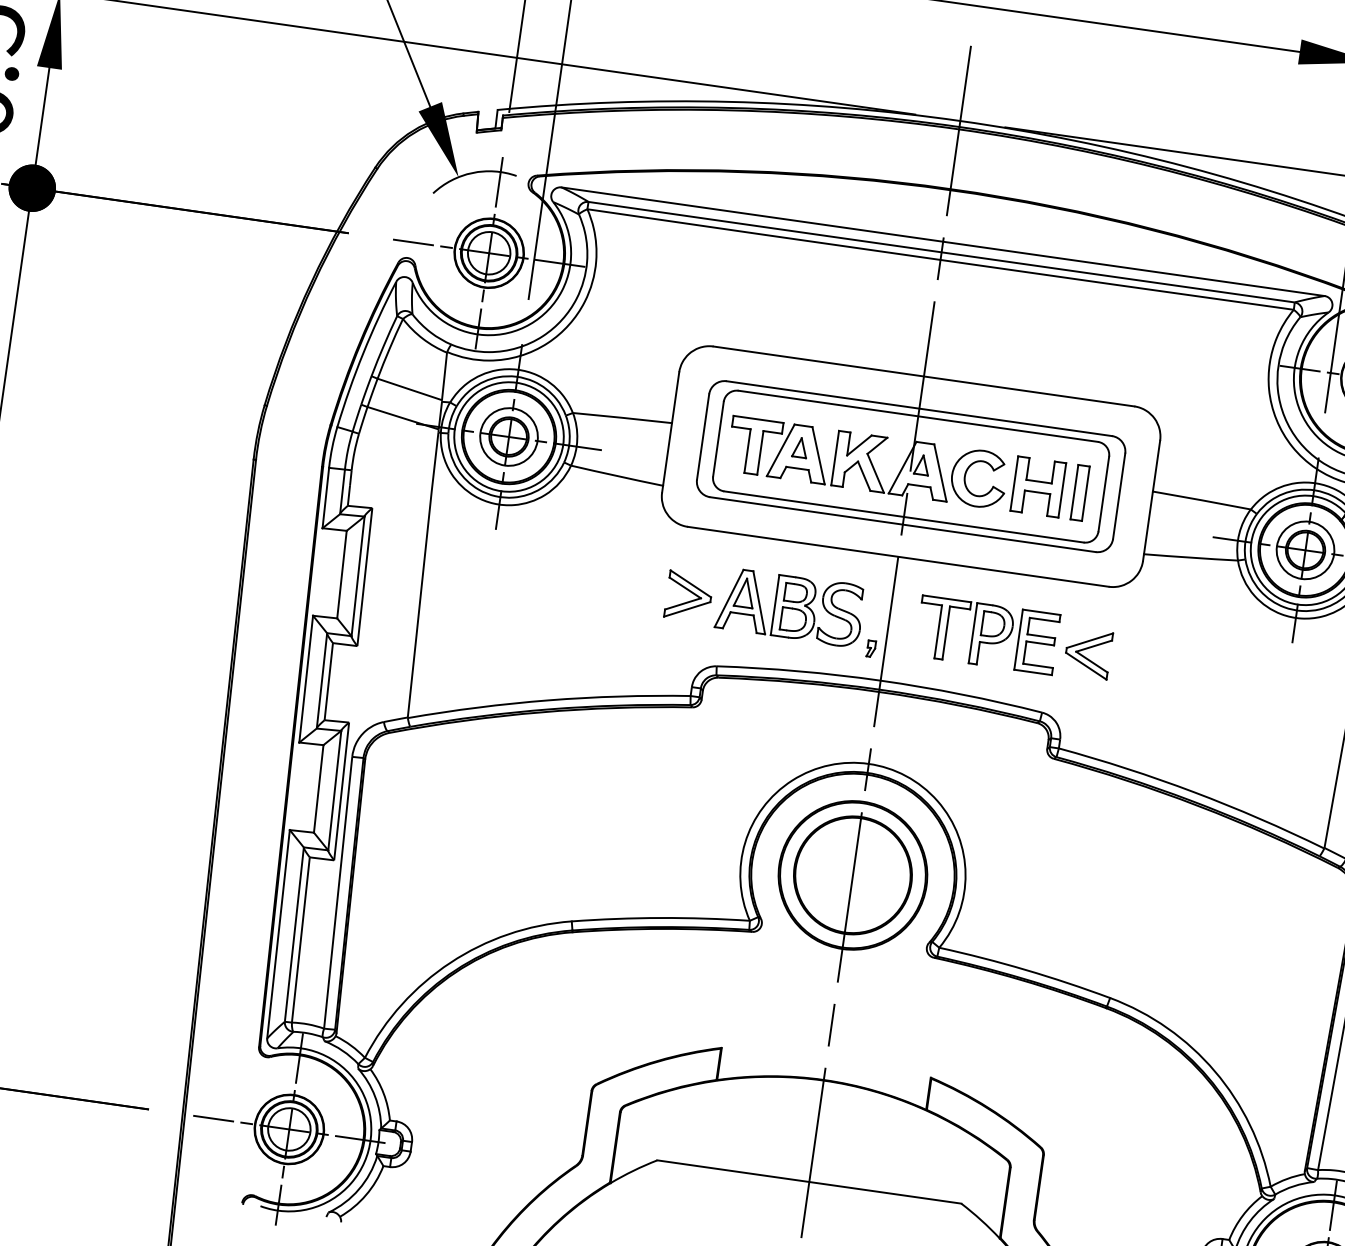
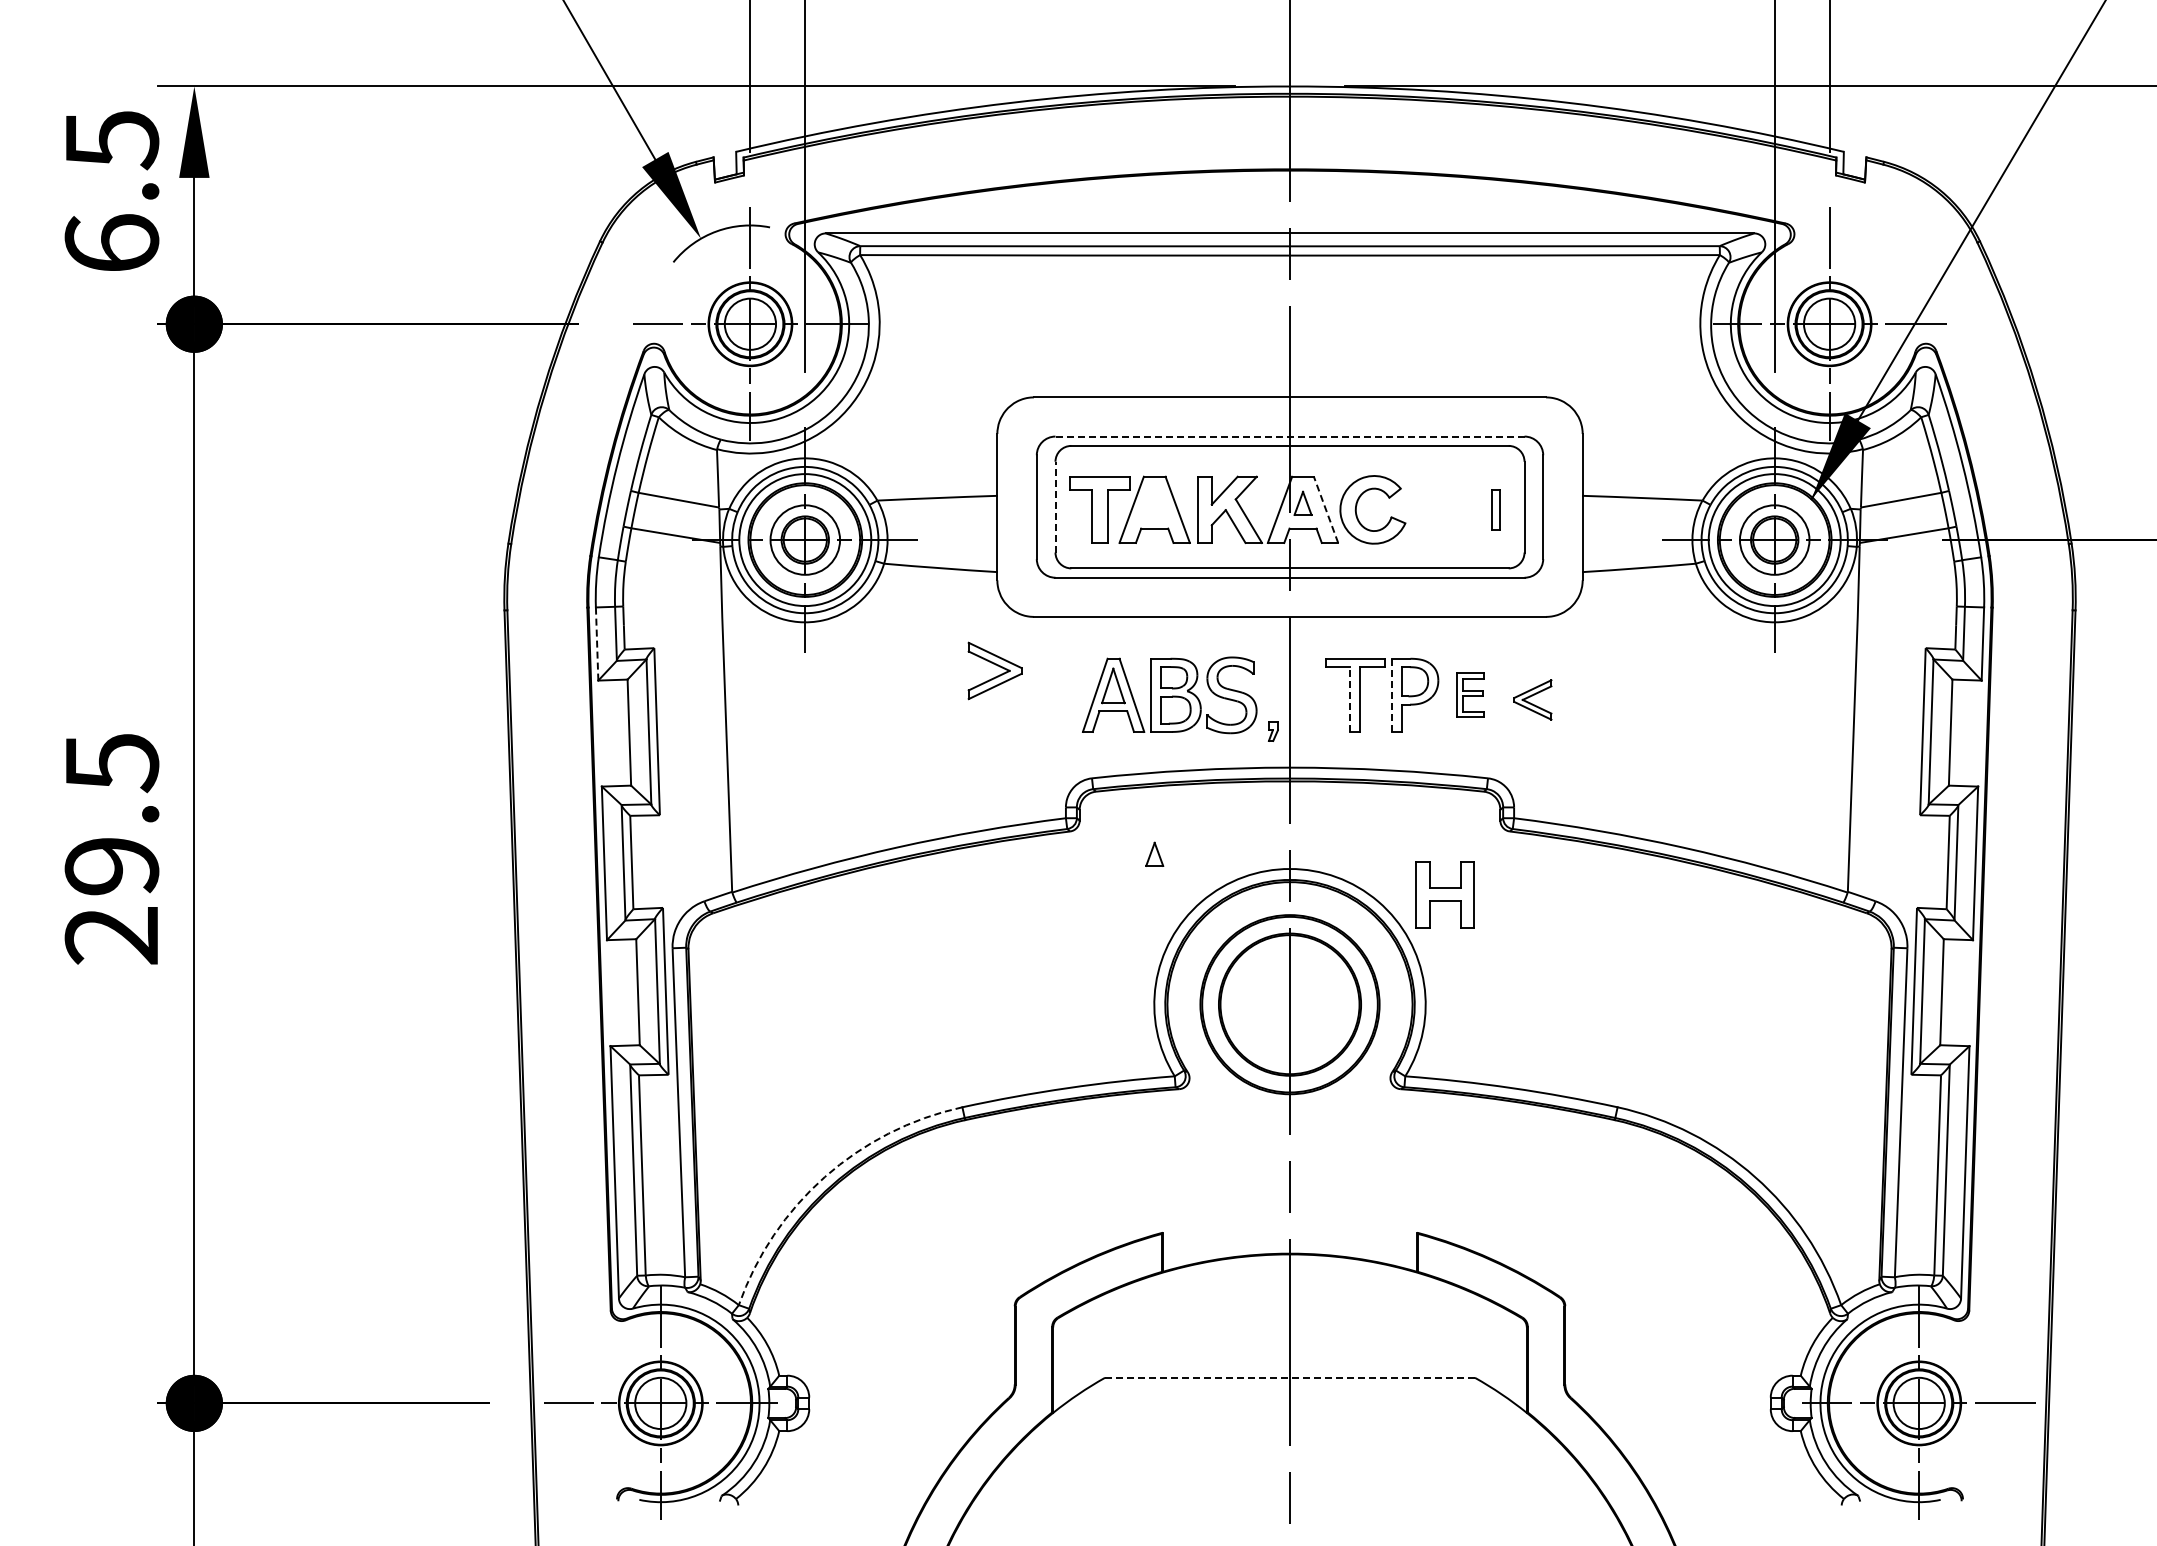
line: (919, 408) -> (1290, 436), solid -> dashed
line: (718, 438) -> (1055, 506), solid -> dashed
part: (800, 446) -> (1154, 853), moved
line: (940, 472) -> (1325, 509), solid -> dashed
part: (1037, 486) -> (1444, 894), moved
part: (1079, 492) -> (1495, 509), size x0.6
line: (326, 498) -> (597, 644), solid -> dashed
part: (688, 596) -> (994, 670), moved
line: (938, 631) -> (1350, 699), solid -> dashed
line: (973, 633) -> (1392, 695), solid -> dashed
part: (1037, 642) -> (1470, 695), size x0.6
part: (1087, 653) -> (1532, 699), size x0.7
arc: (450, 962) -> (824, 1177), solid -> dashed
line: (809, 1181) -> (1290, 1377), solid -> dashed

